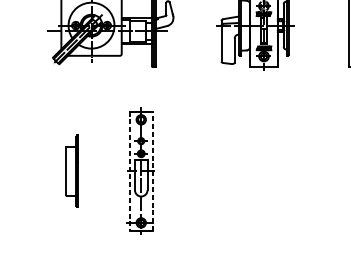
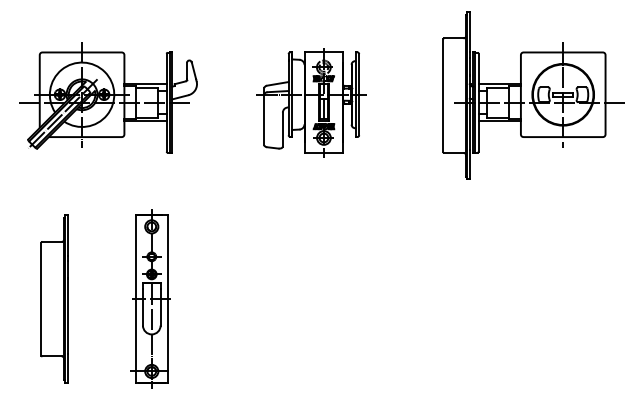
part: (71, 170) -> (54, 298), size x1.67
line: (129, 171) -> (135, 299), dashed -> solid
line: (152, 171) -> (167, 299), dashed -> solid

